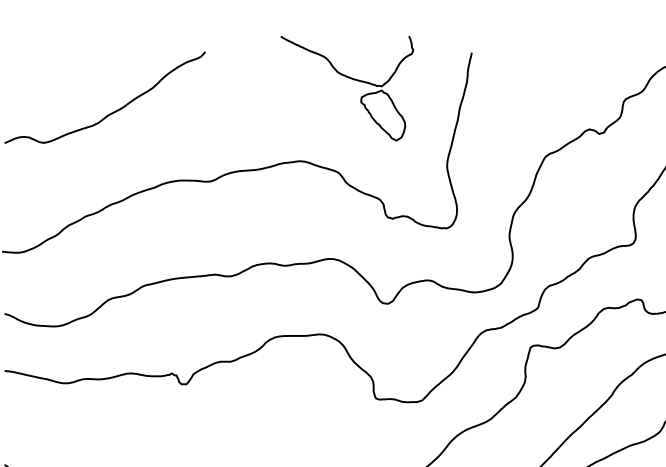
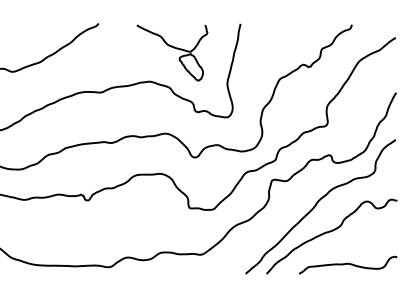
part: (347, 87) -> (172, 52), moved

